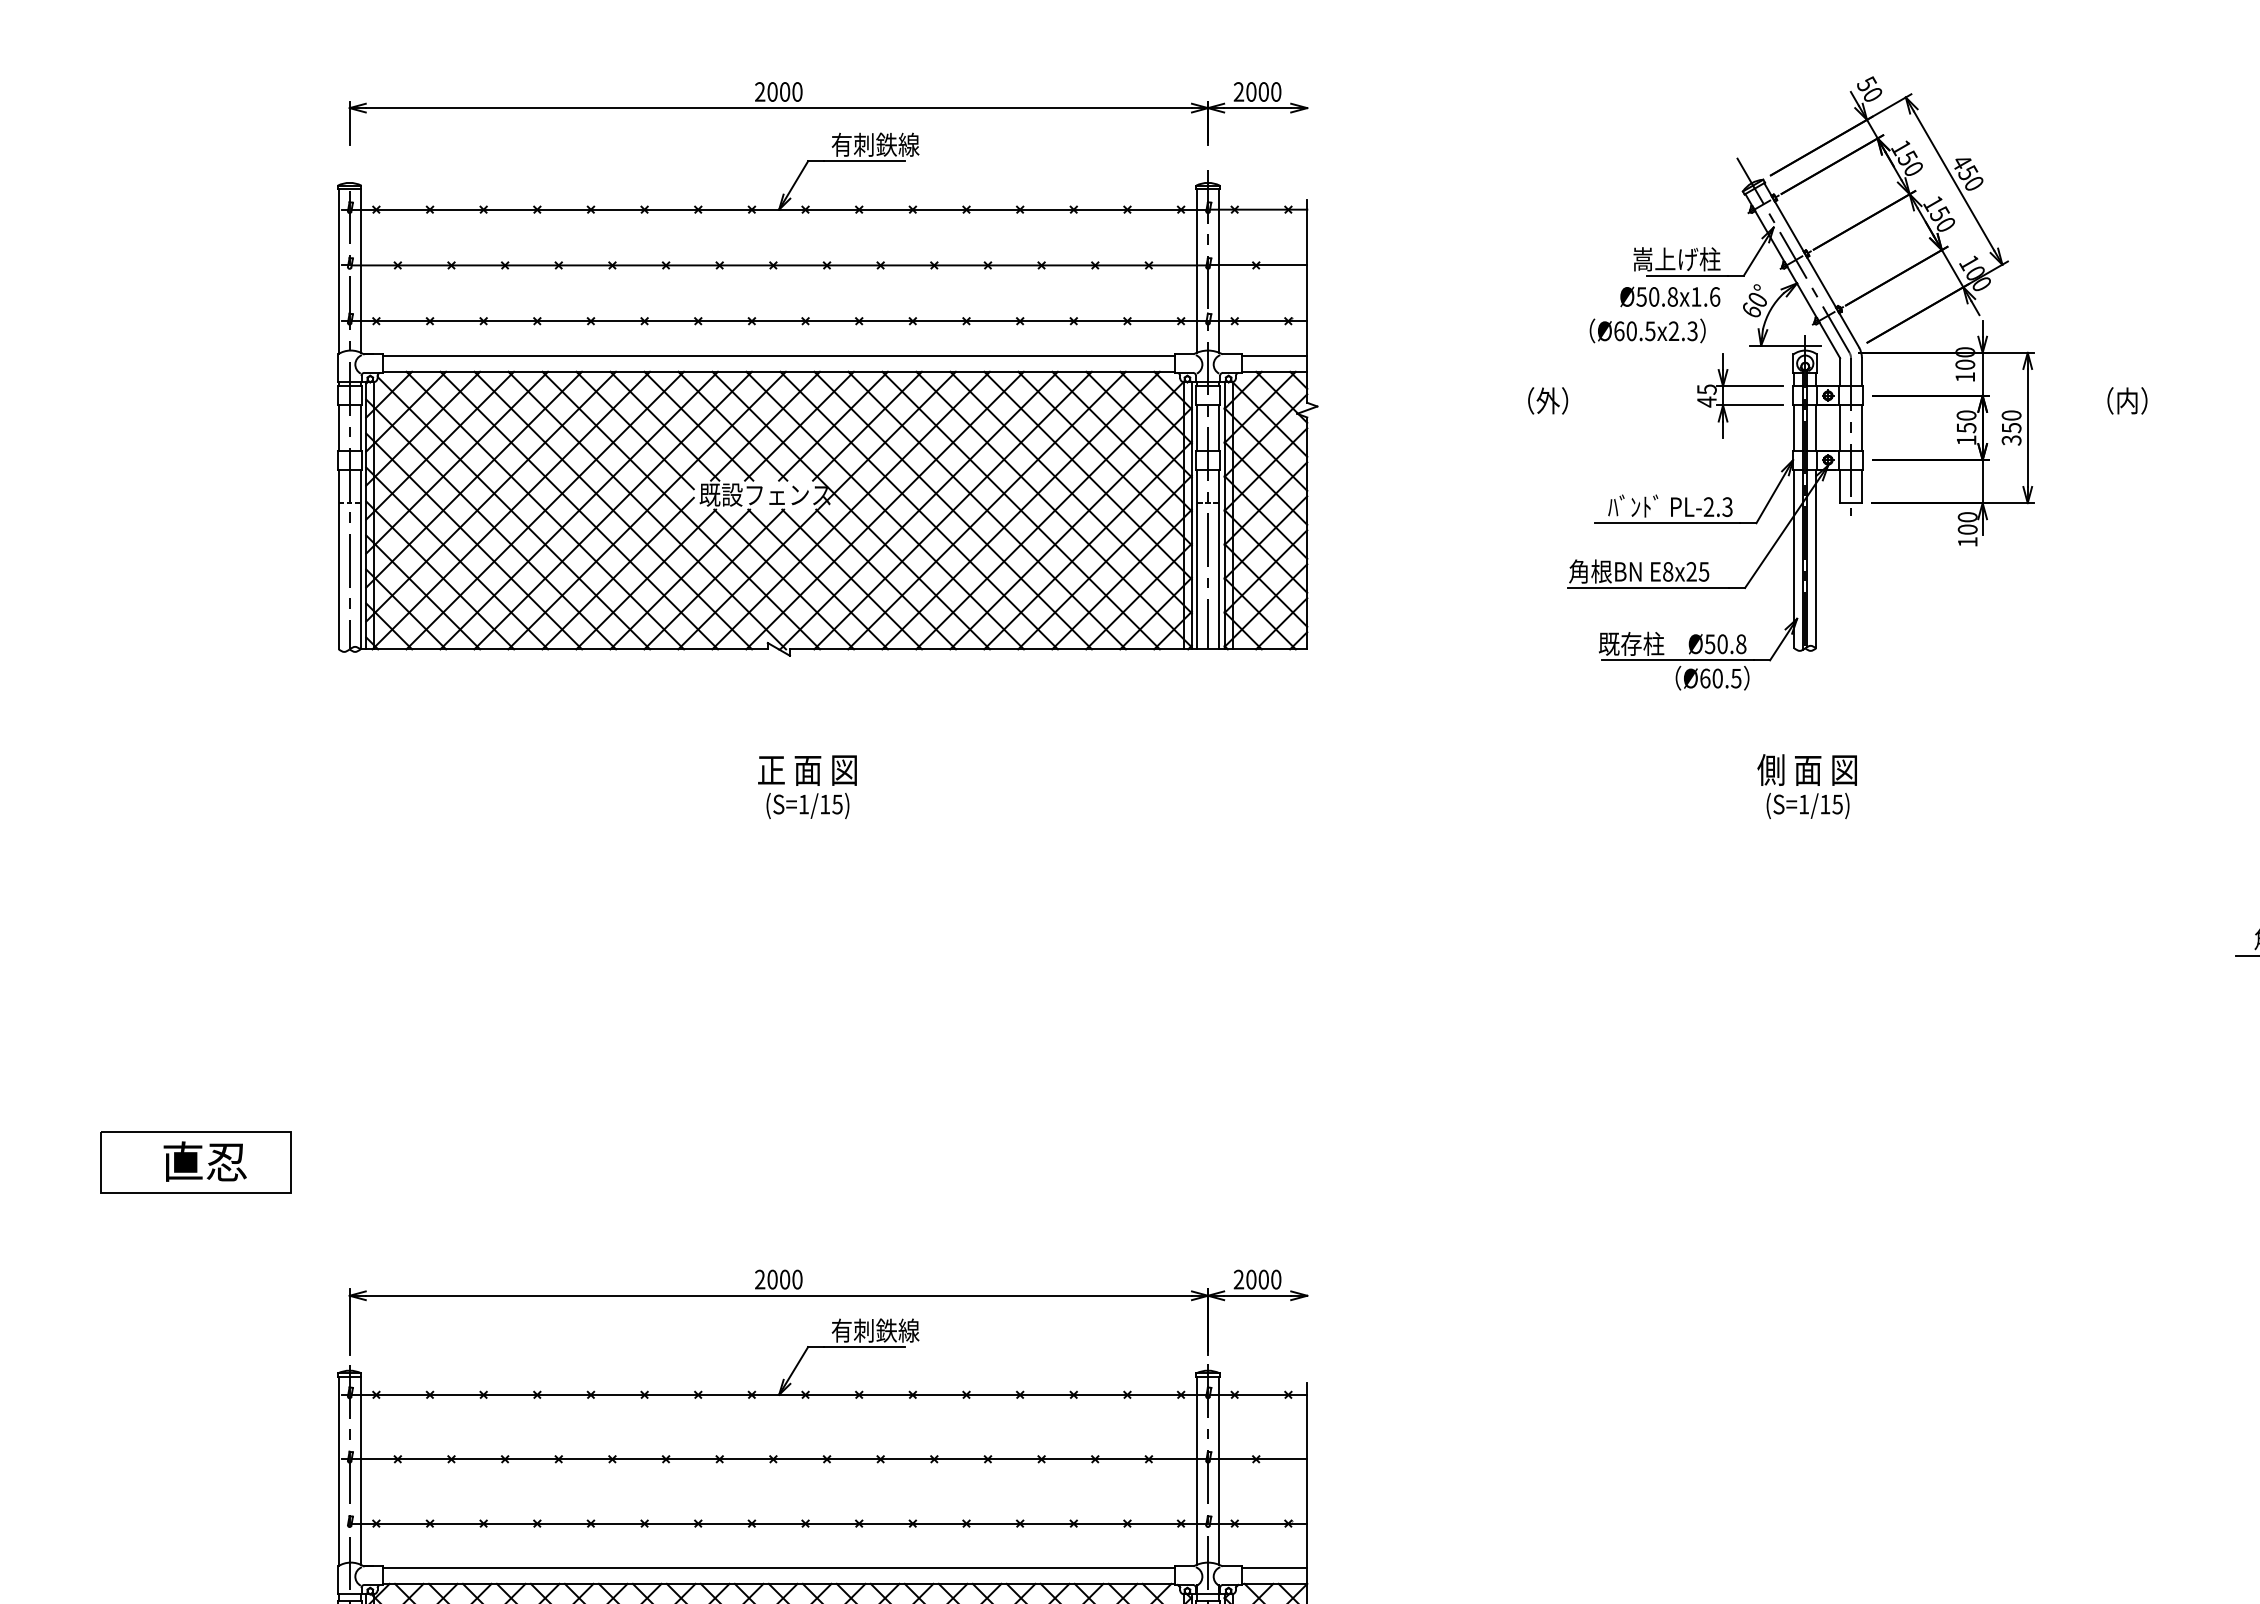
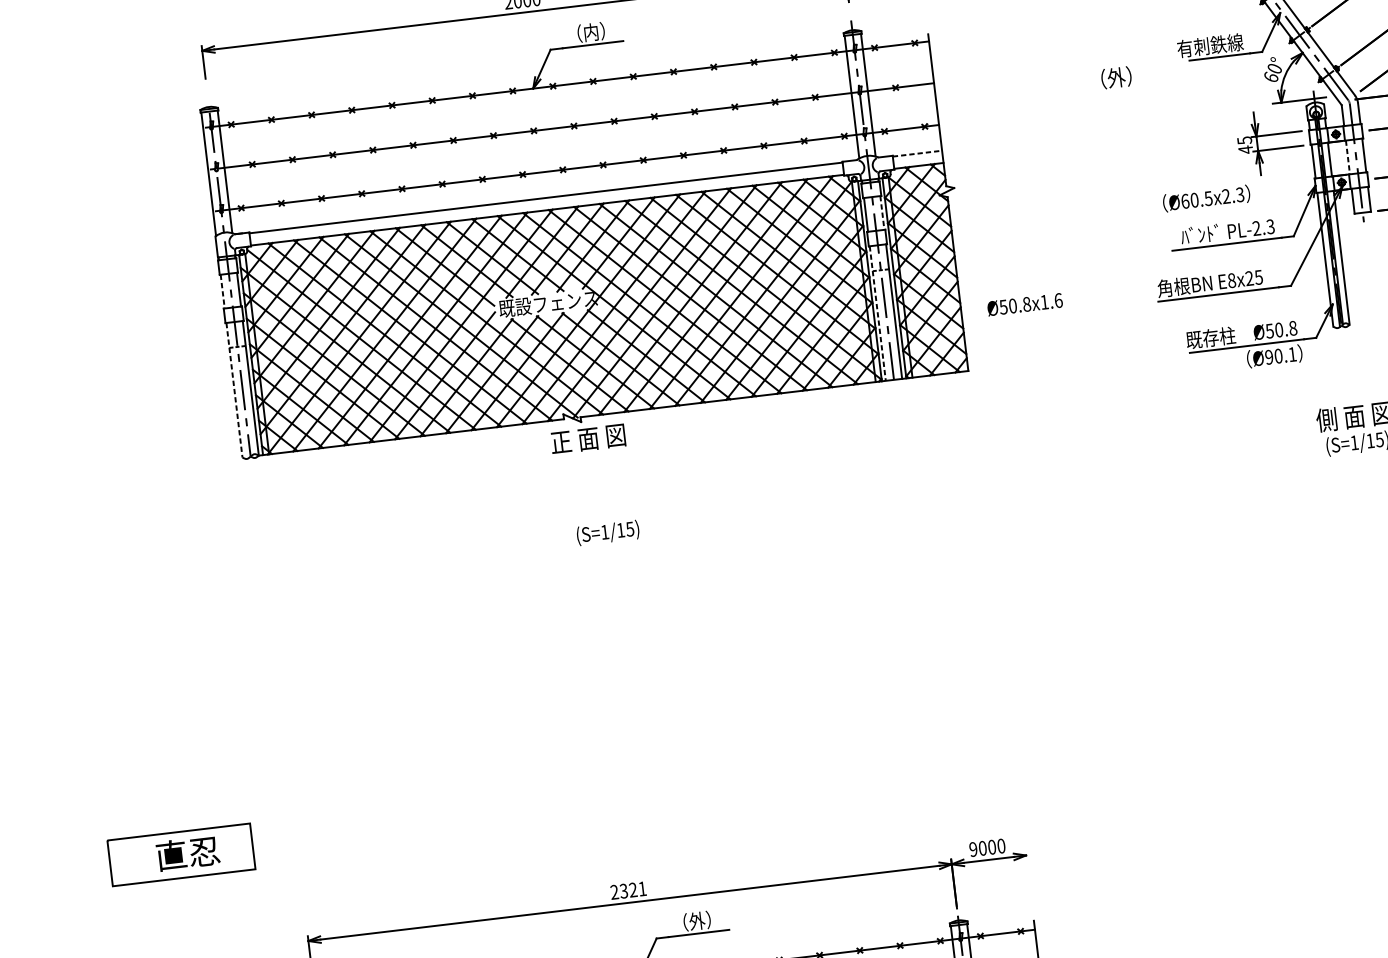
text: (875, 144) -> (599, 31), 有刺鉄線 -> （内）
text: (1676, 259) -> (1210, 45), 嵩上げ柱 -> 有刺鉄線
text: (1670, 296) -> (1025, 304), moved
text: (1647, 330) -> (1206, 198), moved
line: (1274, 355) -> (917, 153), solid -> dashed
text: (1548, 400) -> (1116, 77), moved
line: (338, 428) -> (222, 292), solid -> dashed
line: (1218, 428) -> (882, 213), solid -> dashed
line: (1840, 428) -> (1348, 157), solid -> dashed
line: (338, 559) -> (234, 390), solid -> dashed
line: (1197, 559) -> (878, 313), solid -> dashed
text: (1720, 678) -> (1280, 355), Ø60.5 -> Ø90.1
text: (807, 770) -> (588, 439), moved
text: (784, 1279) -> (632, 889), 2000 -> 2321
text: (1238, 1279) -> (973, 849), 2000 -> 9000
text: (875, 1330) -> (705, 920), 有刺鉄線 -> （外）

